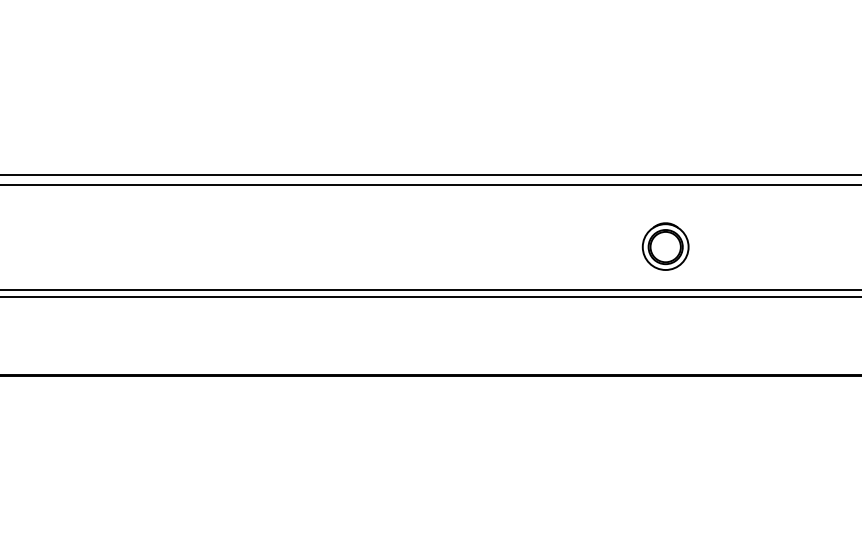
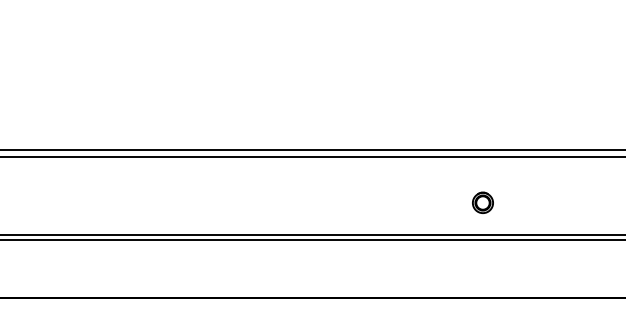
part: (665, 246) -> (482, 202), size x0.6

